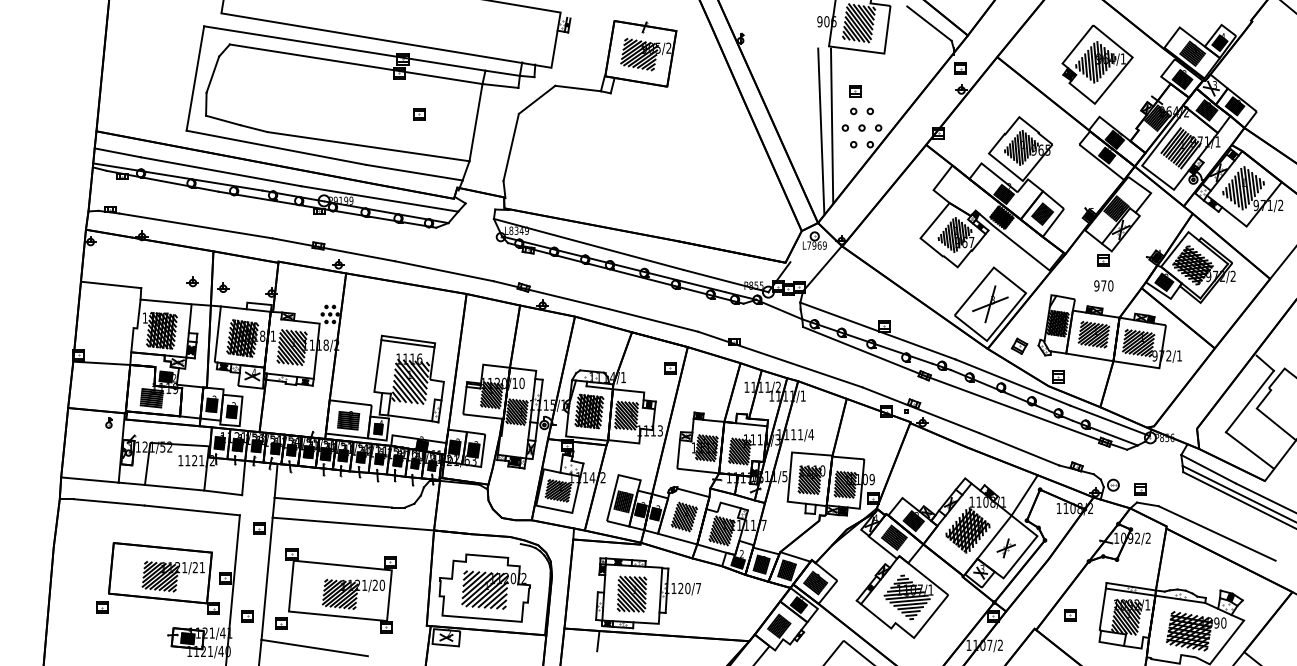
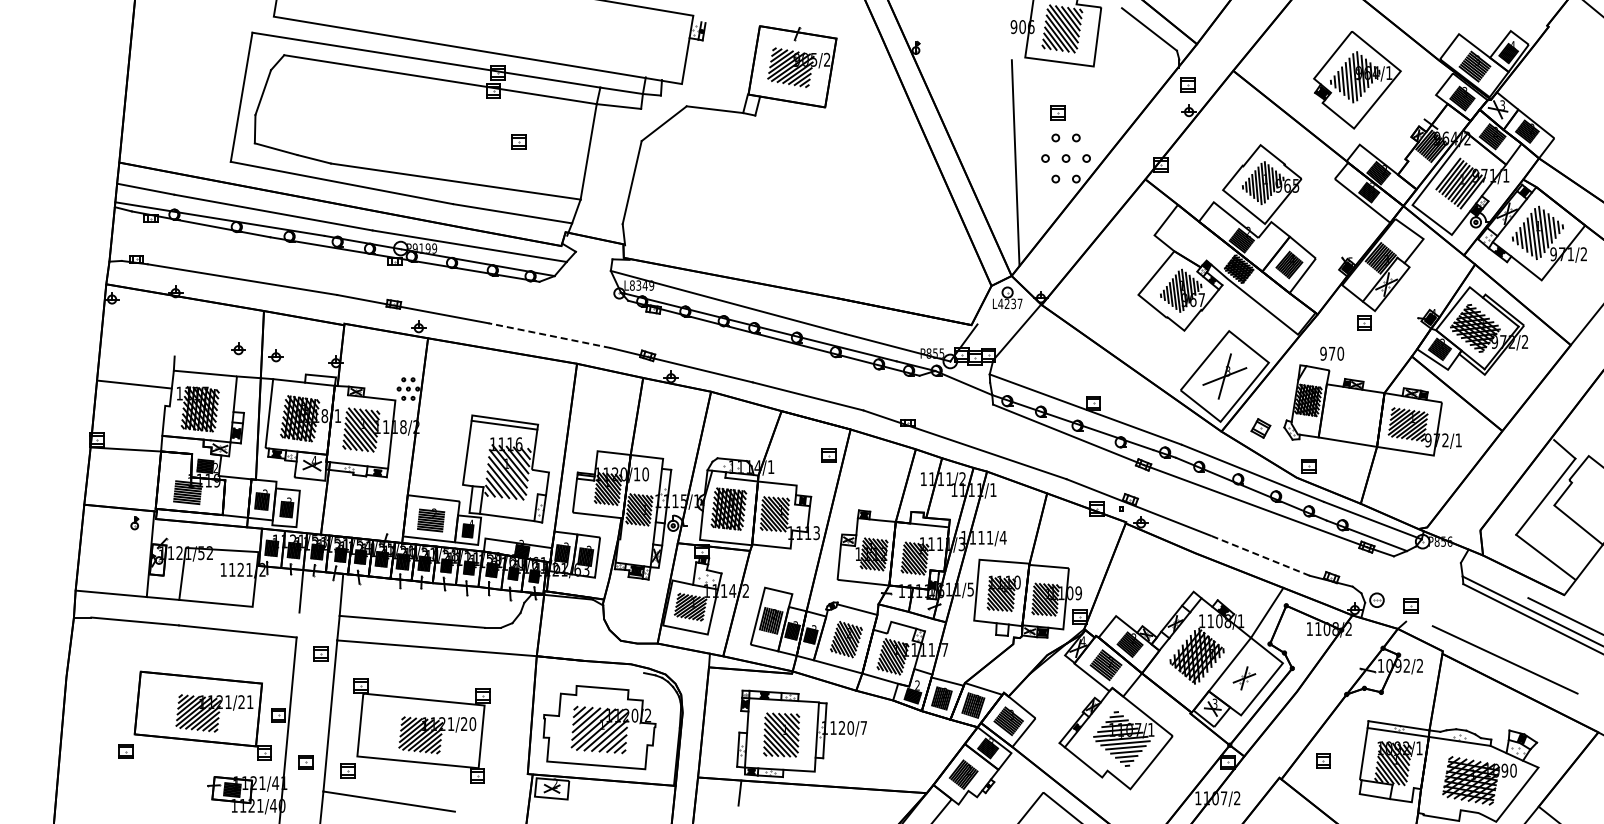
line: (831, 125) -> (1028, 155), removed
text: (817, 245) -> (1010, 303), L7969 -> L4237
line: (444, 271) -> (549, 335), solid -> dashed
line: (111, 284) -> (134, 384), moved
text: (1104, 285) -> (1332, 353), moved
part: (1093, 334) -> (1352, 413), removed
line: (1018, 449) -> (1259, 555), solid -> dashed
line: (1208, 469) -> (1494, 580), removed
line: (222, 492) -> (275, 609), removed
line: (1147, 504) -> (1419, 623), removed

